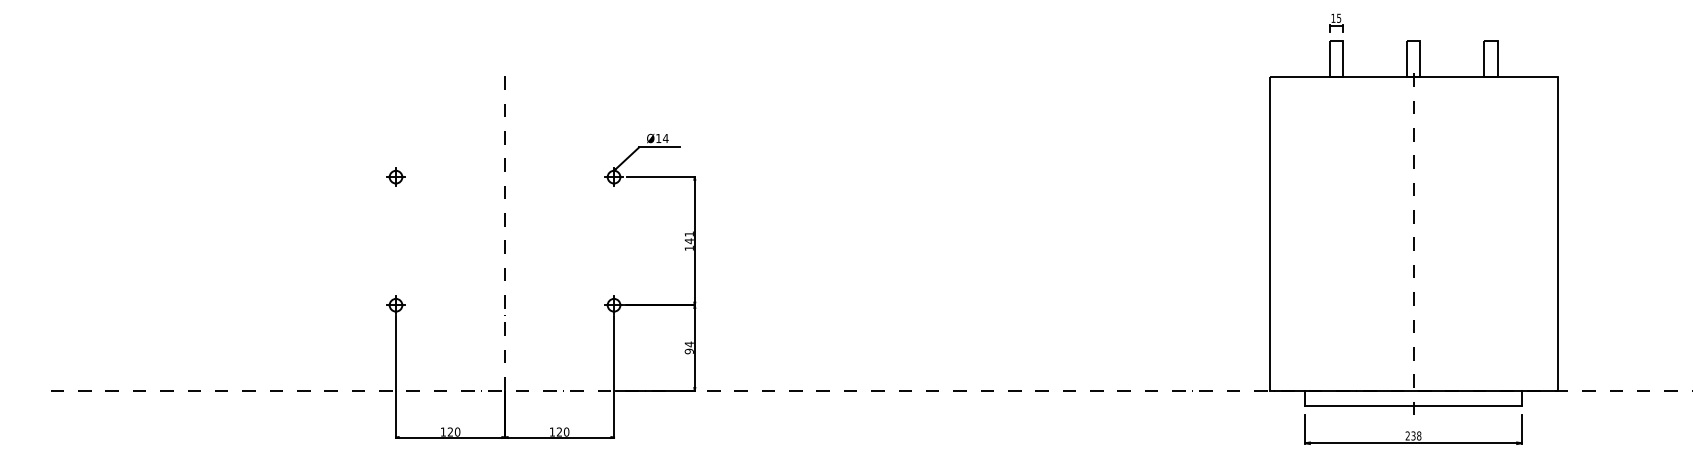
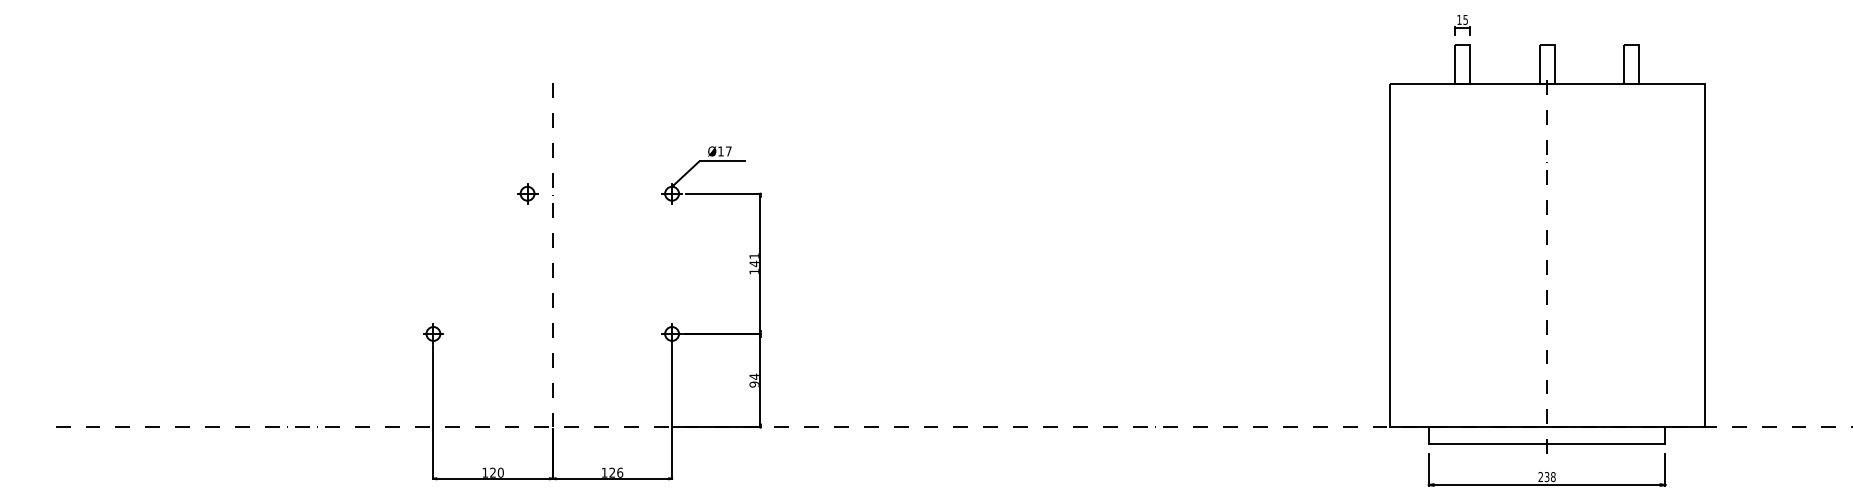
text: (665, 138) -> (728, 151), Ø14 -> Ø17
part: (395, 176) -> (527, 193), moved
text: (566, 431) -> (620, 472), 120 -> 126

